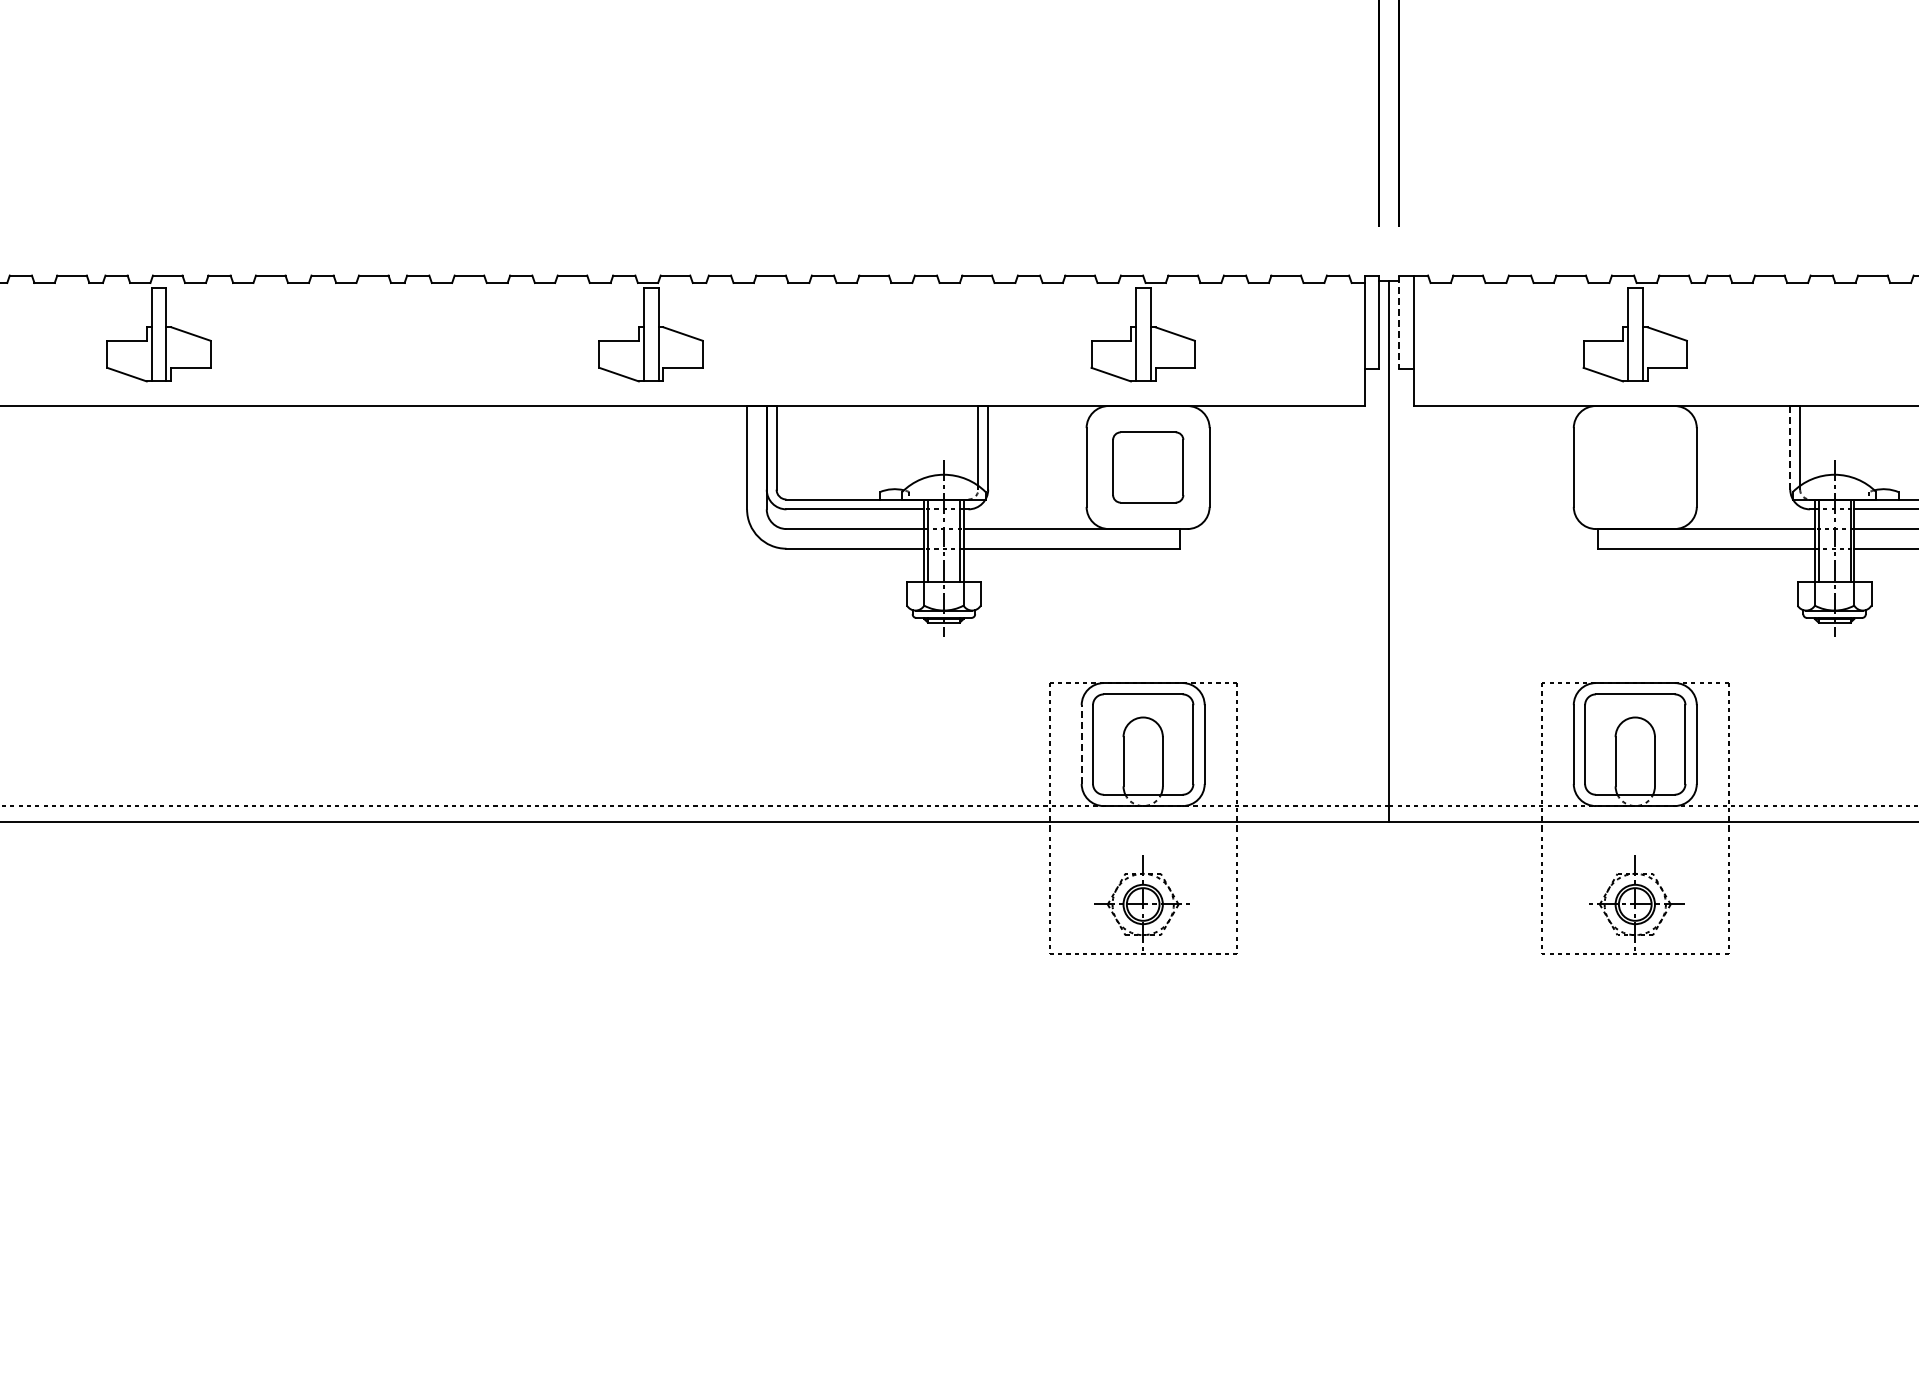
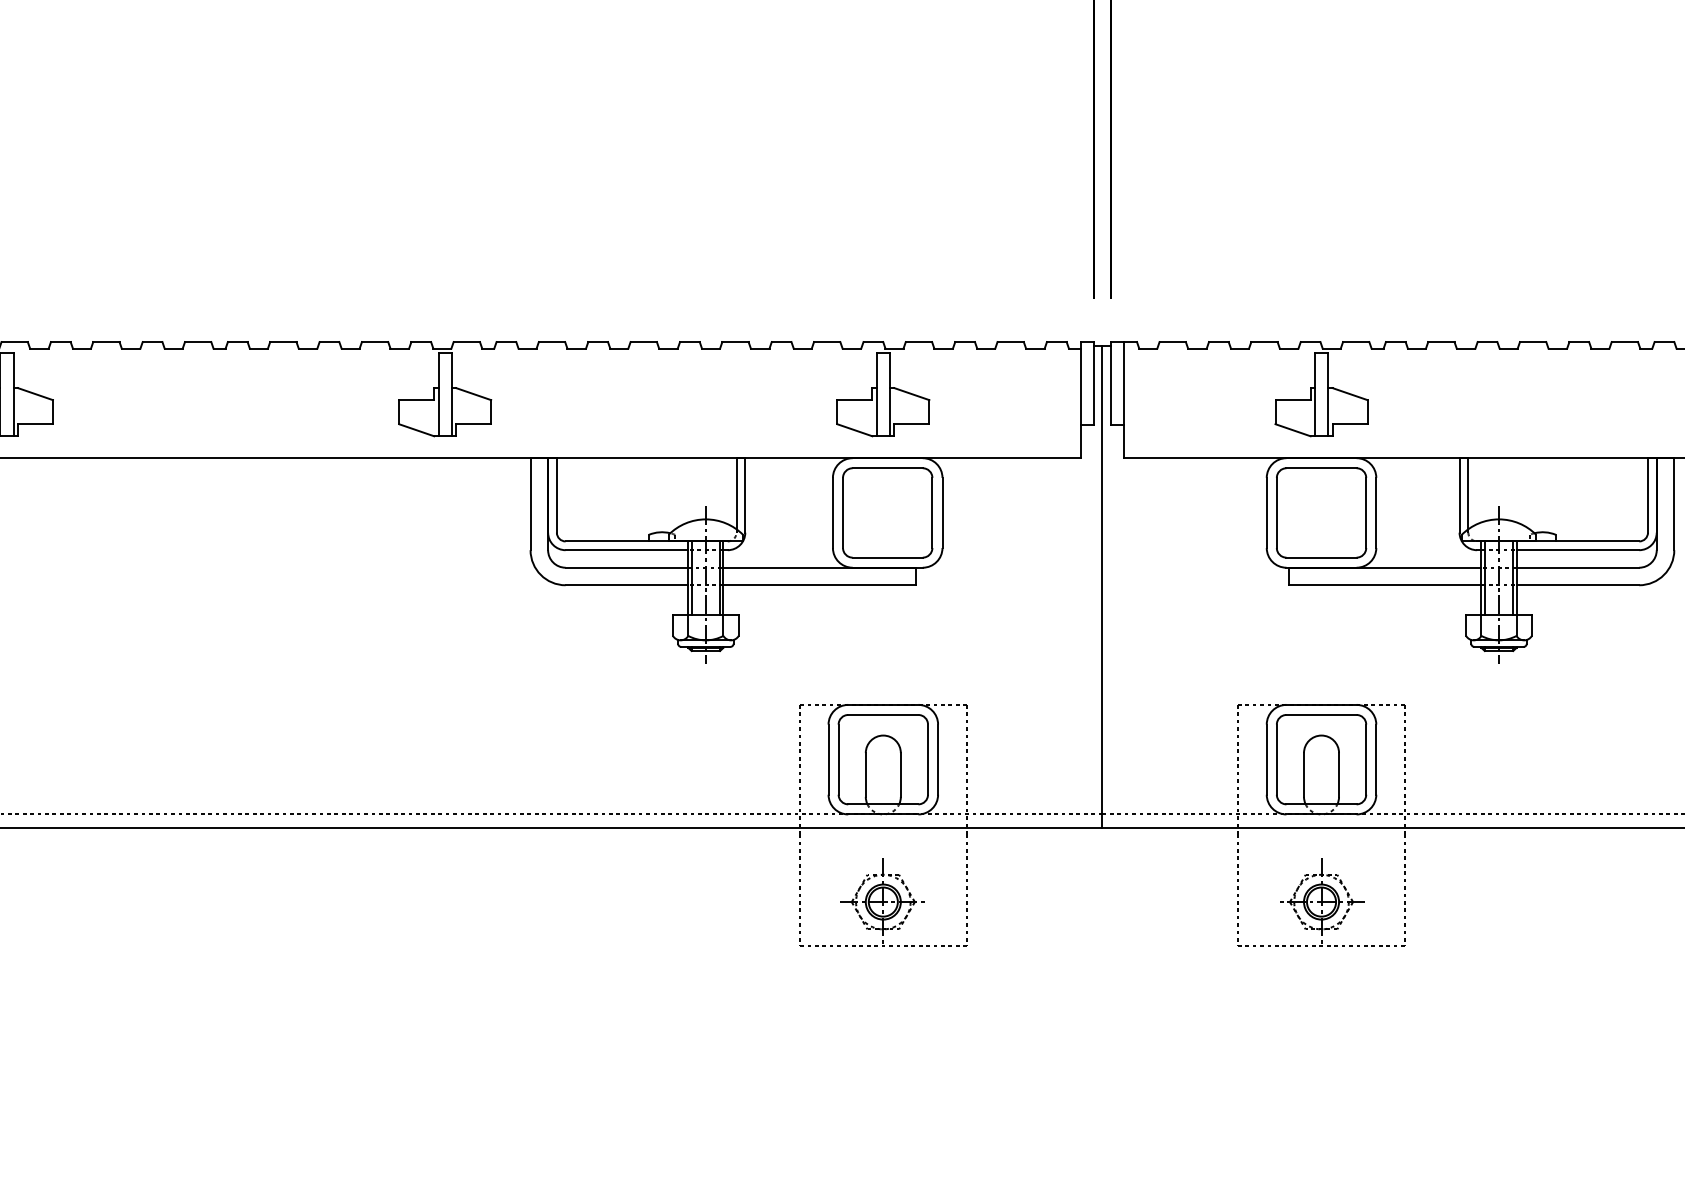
line: (1399, 322) -> (1111, 383), dashed -> solid
line: (1790, 447) -> (1459, 495), dashed -> solid
part: (1148, 467) -> (888, 512), size x1.43
part: (1635, 467) -> (1321, 512), added
line: (1081, 744) -> (828, 759), dashed -> solid

